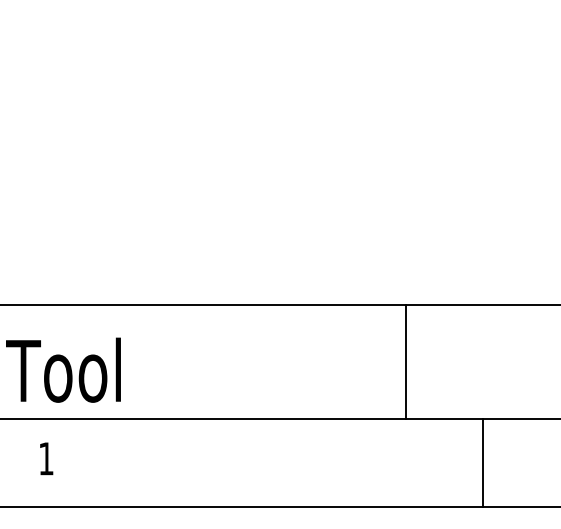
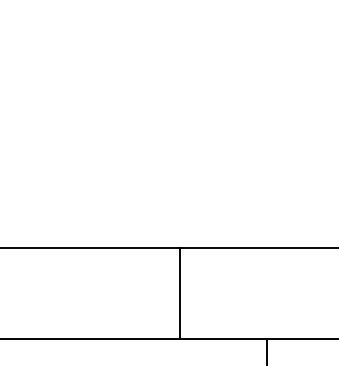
line: (406, 362) -> (180, 293), moved

